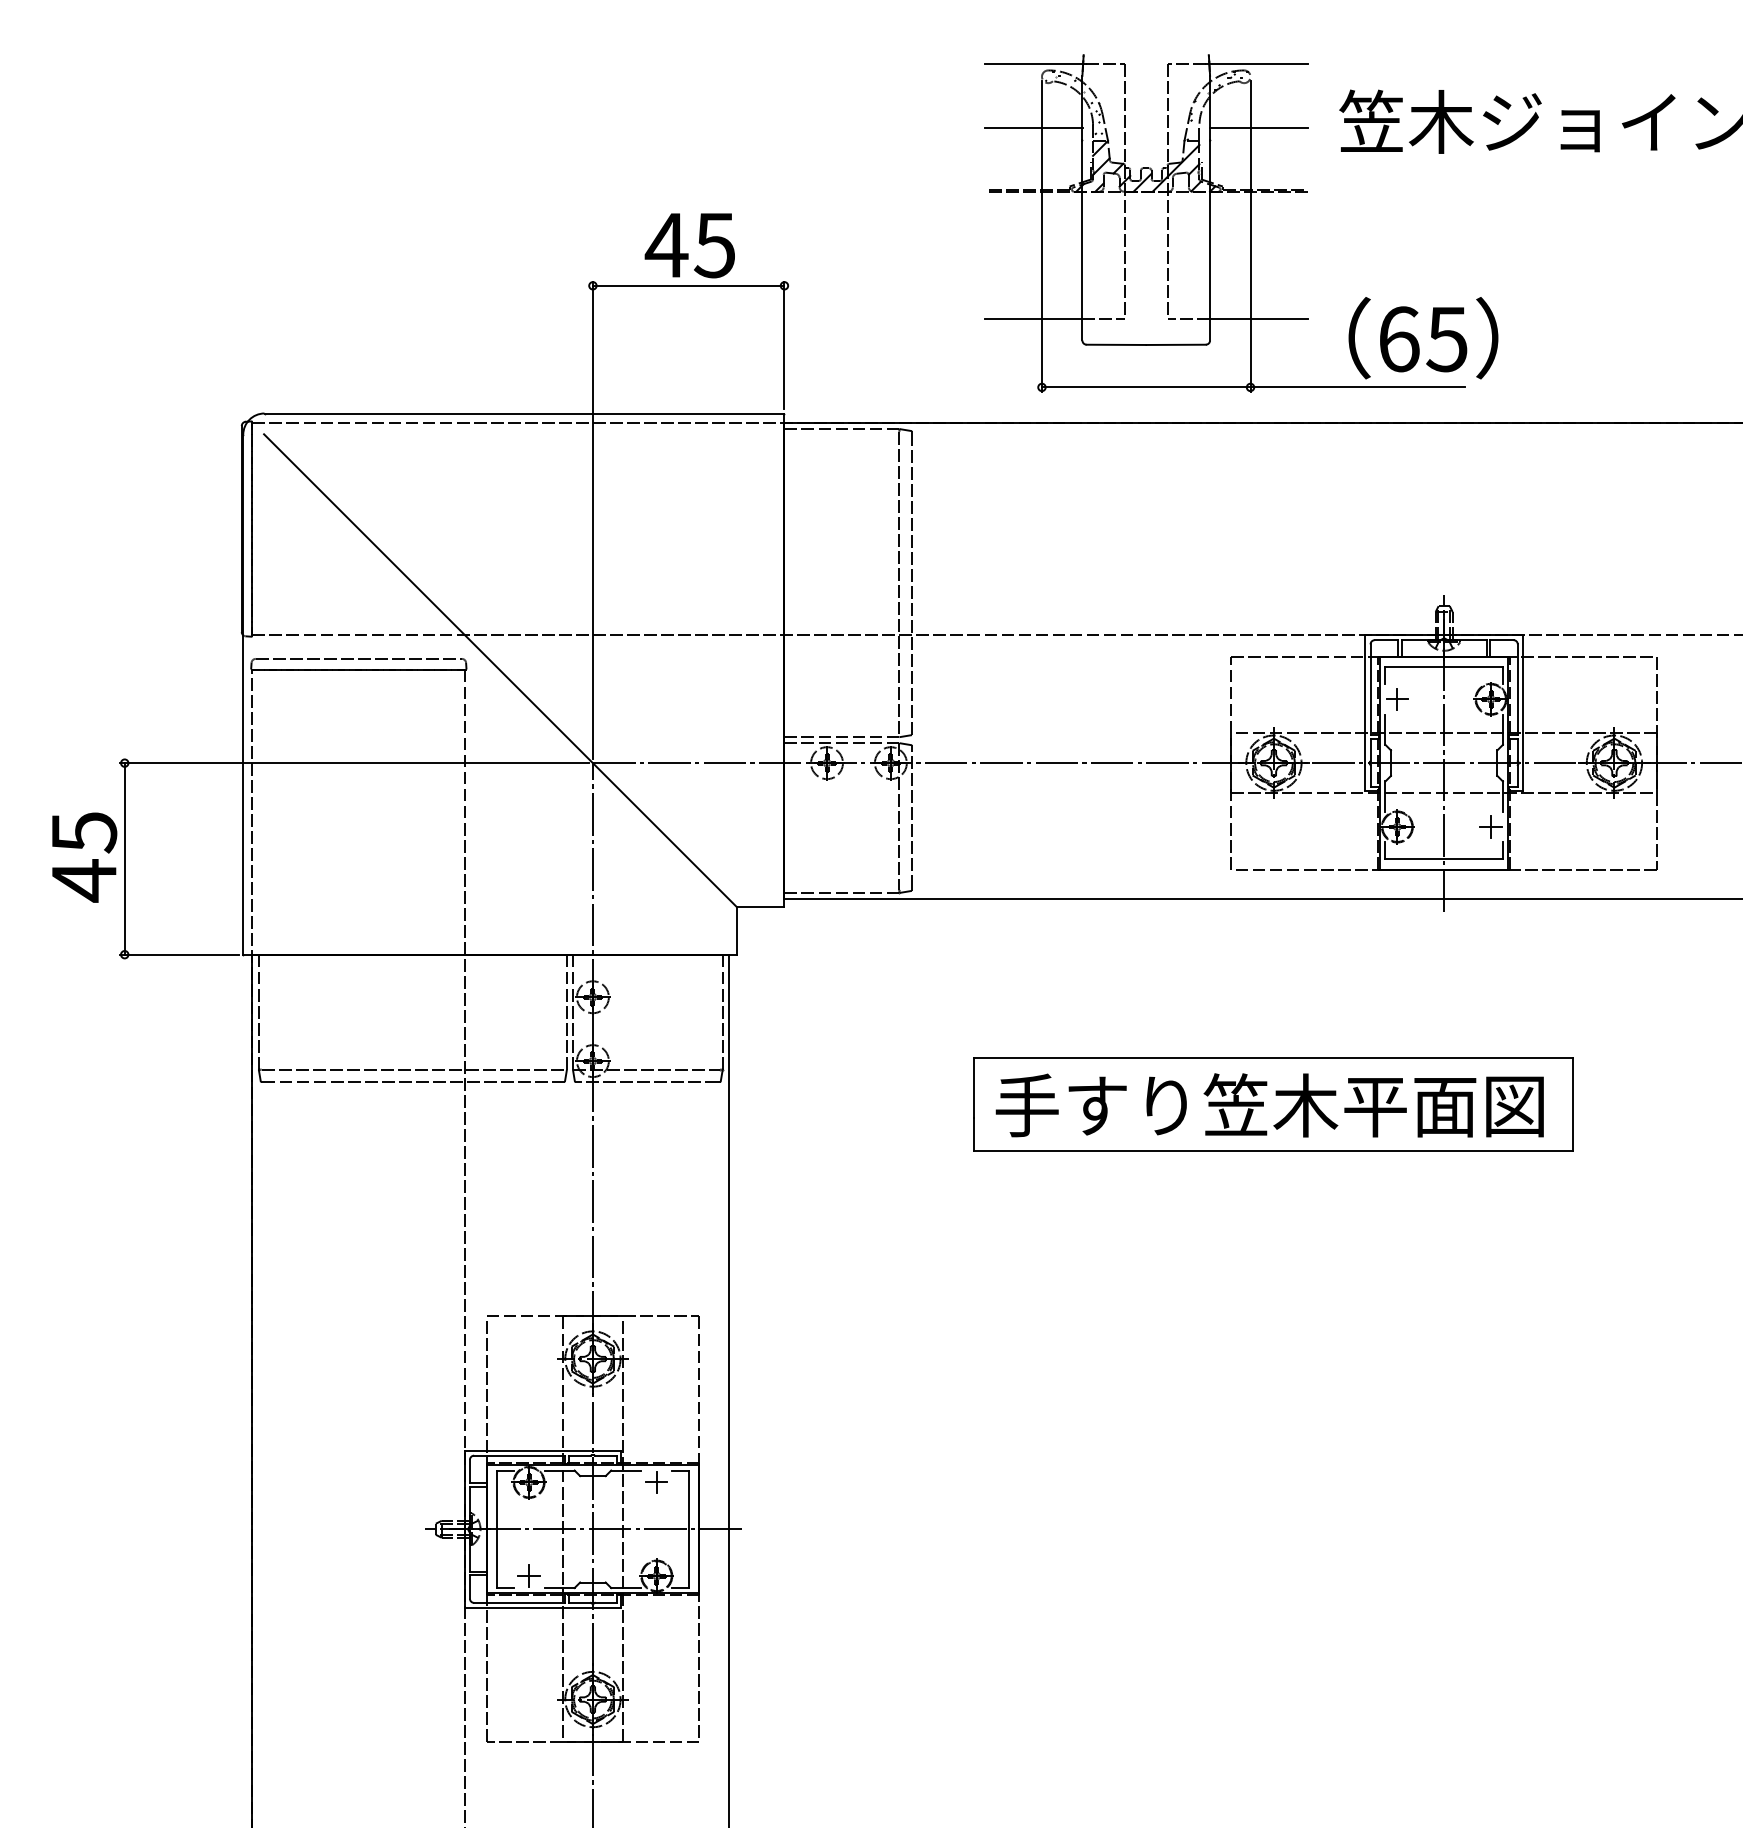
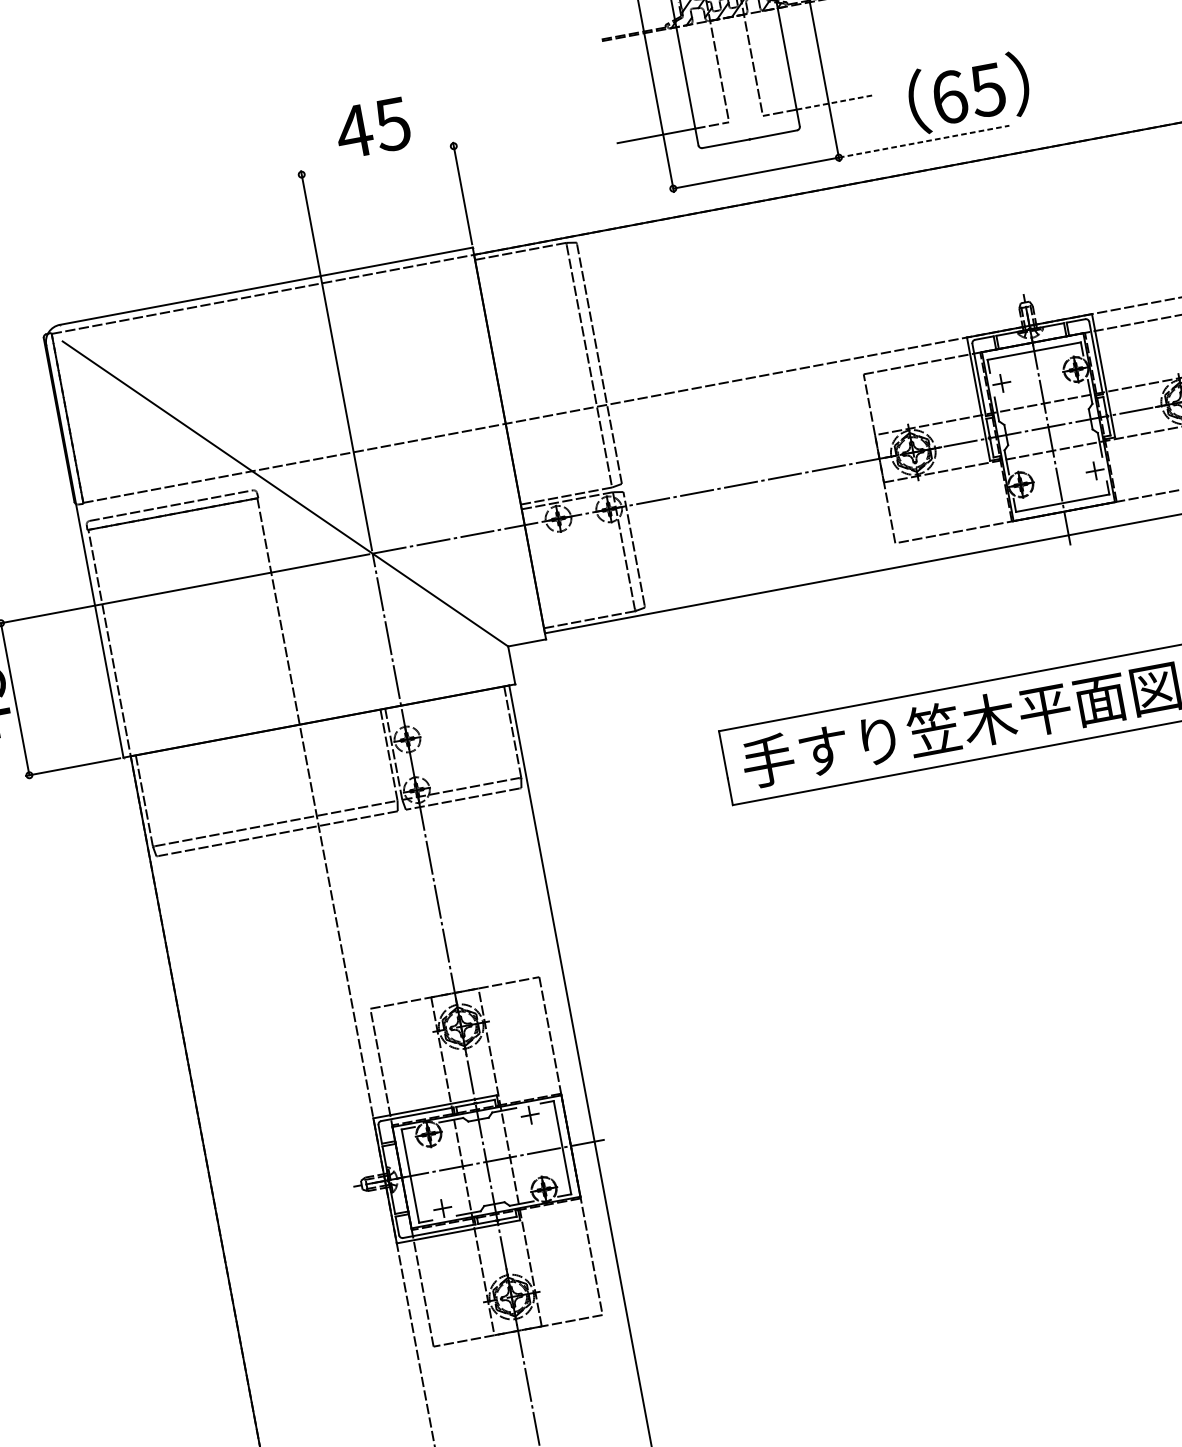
line: (688, 285) -> (377, 160), removed
line: (1259, 319) -> (835, 102), solid -> dashed
line: (1358, 387) -> (924, 141), solid -> dashed

